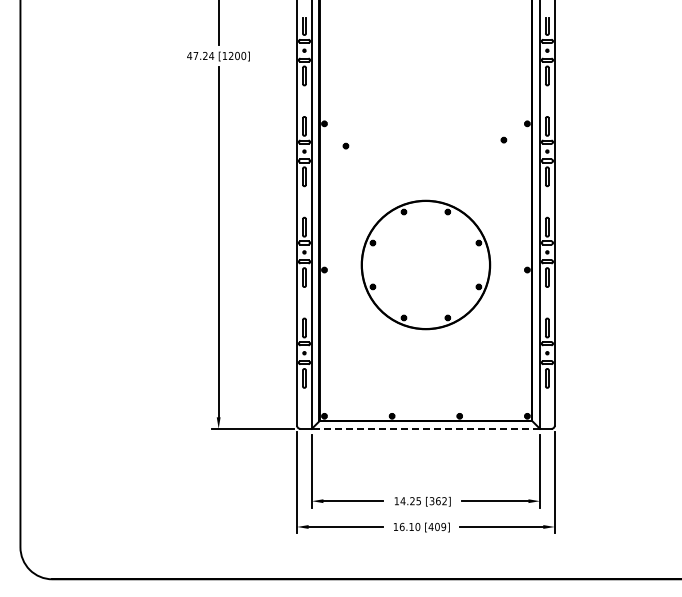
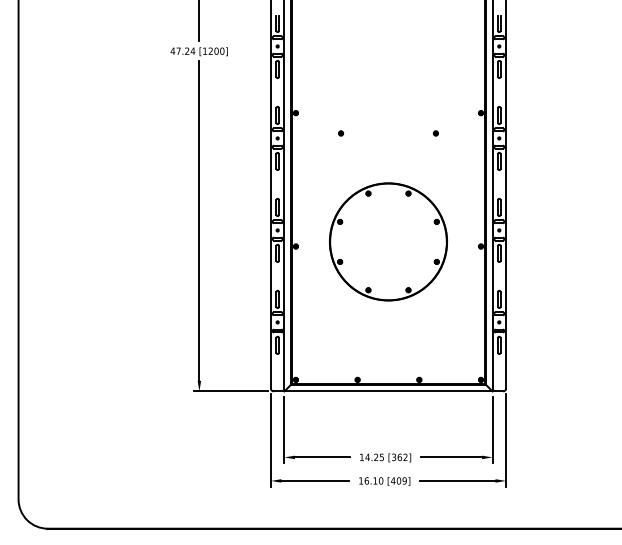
part: (503, 139) -> (435, 132), moved
part: (345, 145) -> (340, 132), moved
line: (425, 428) -> (388, 391), dashed -> solid

